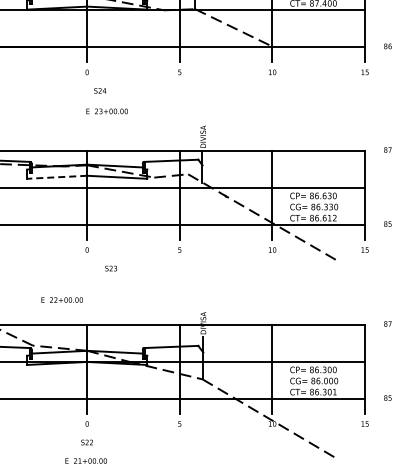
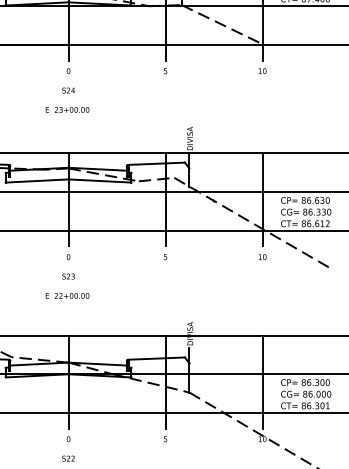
text: (100, 90) -> (68, 90), moved
text: (106, 111) -> (66, 110), moved
line: (56, 177) -> (36, 181), dashed -> solid
text: (111, 268) -> (68, 276), moved
text: (61, 299) -> (66, 295), moved

